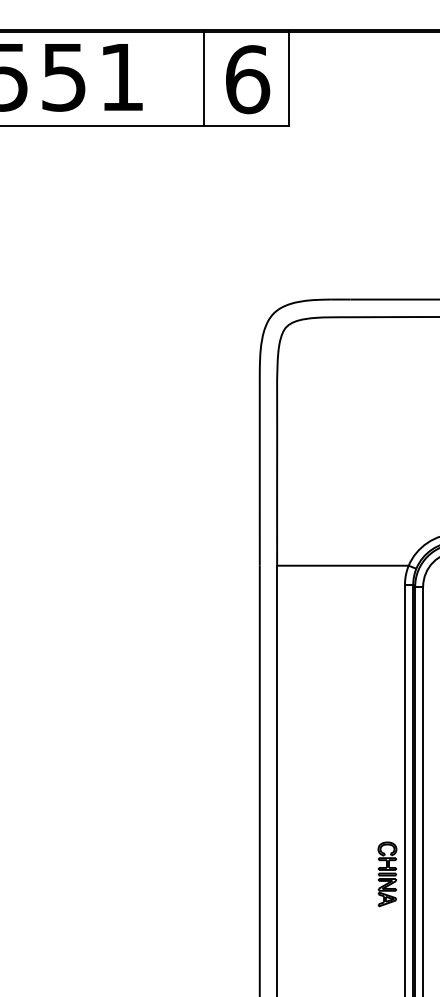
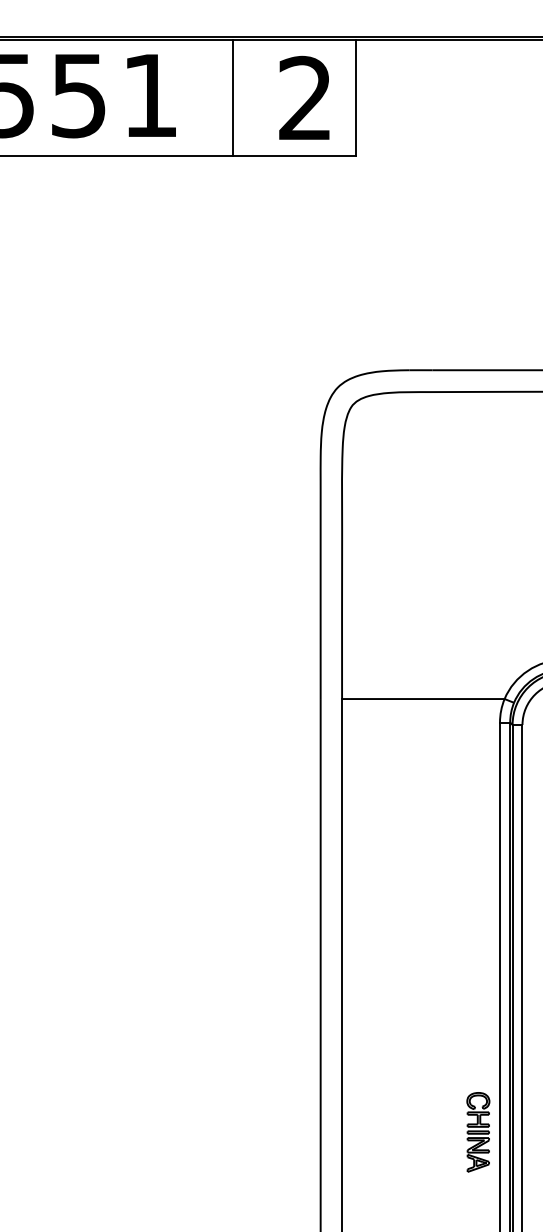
line: (203, 78) -> (232, 97), moved
text: (247, 79) -> (305, 98), 6 -> 2
part: (387, 874) -> (478, 1132), moved

